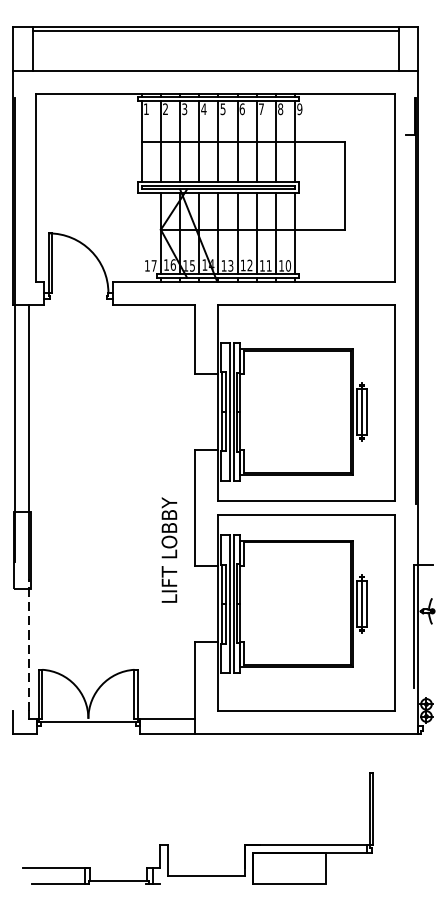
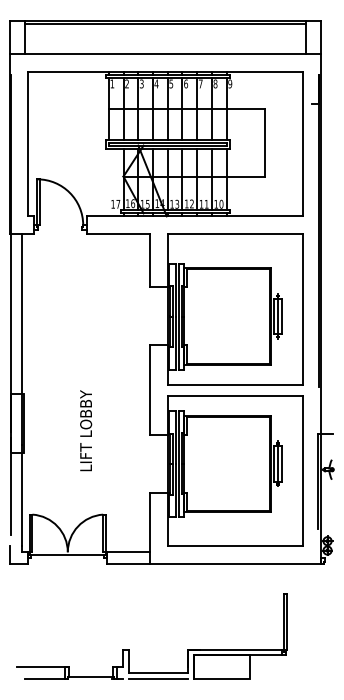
text: (169, 549) -> (86, 430), moved
line: (15, 631) -> (11, 485), added
line: (28, 644) -> (21, 495), dashed -> solid
line: (206, 884) -> (158, 679), added

